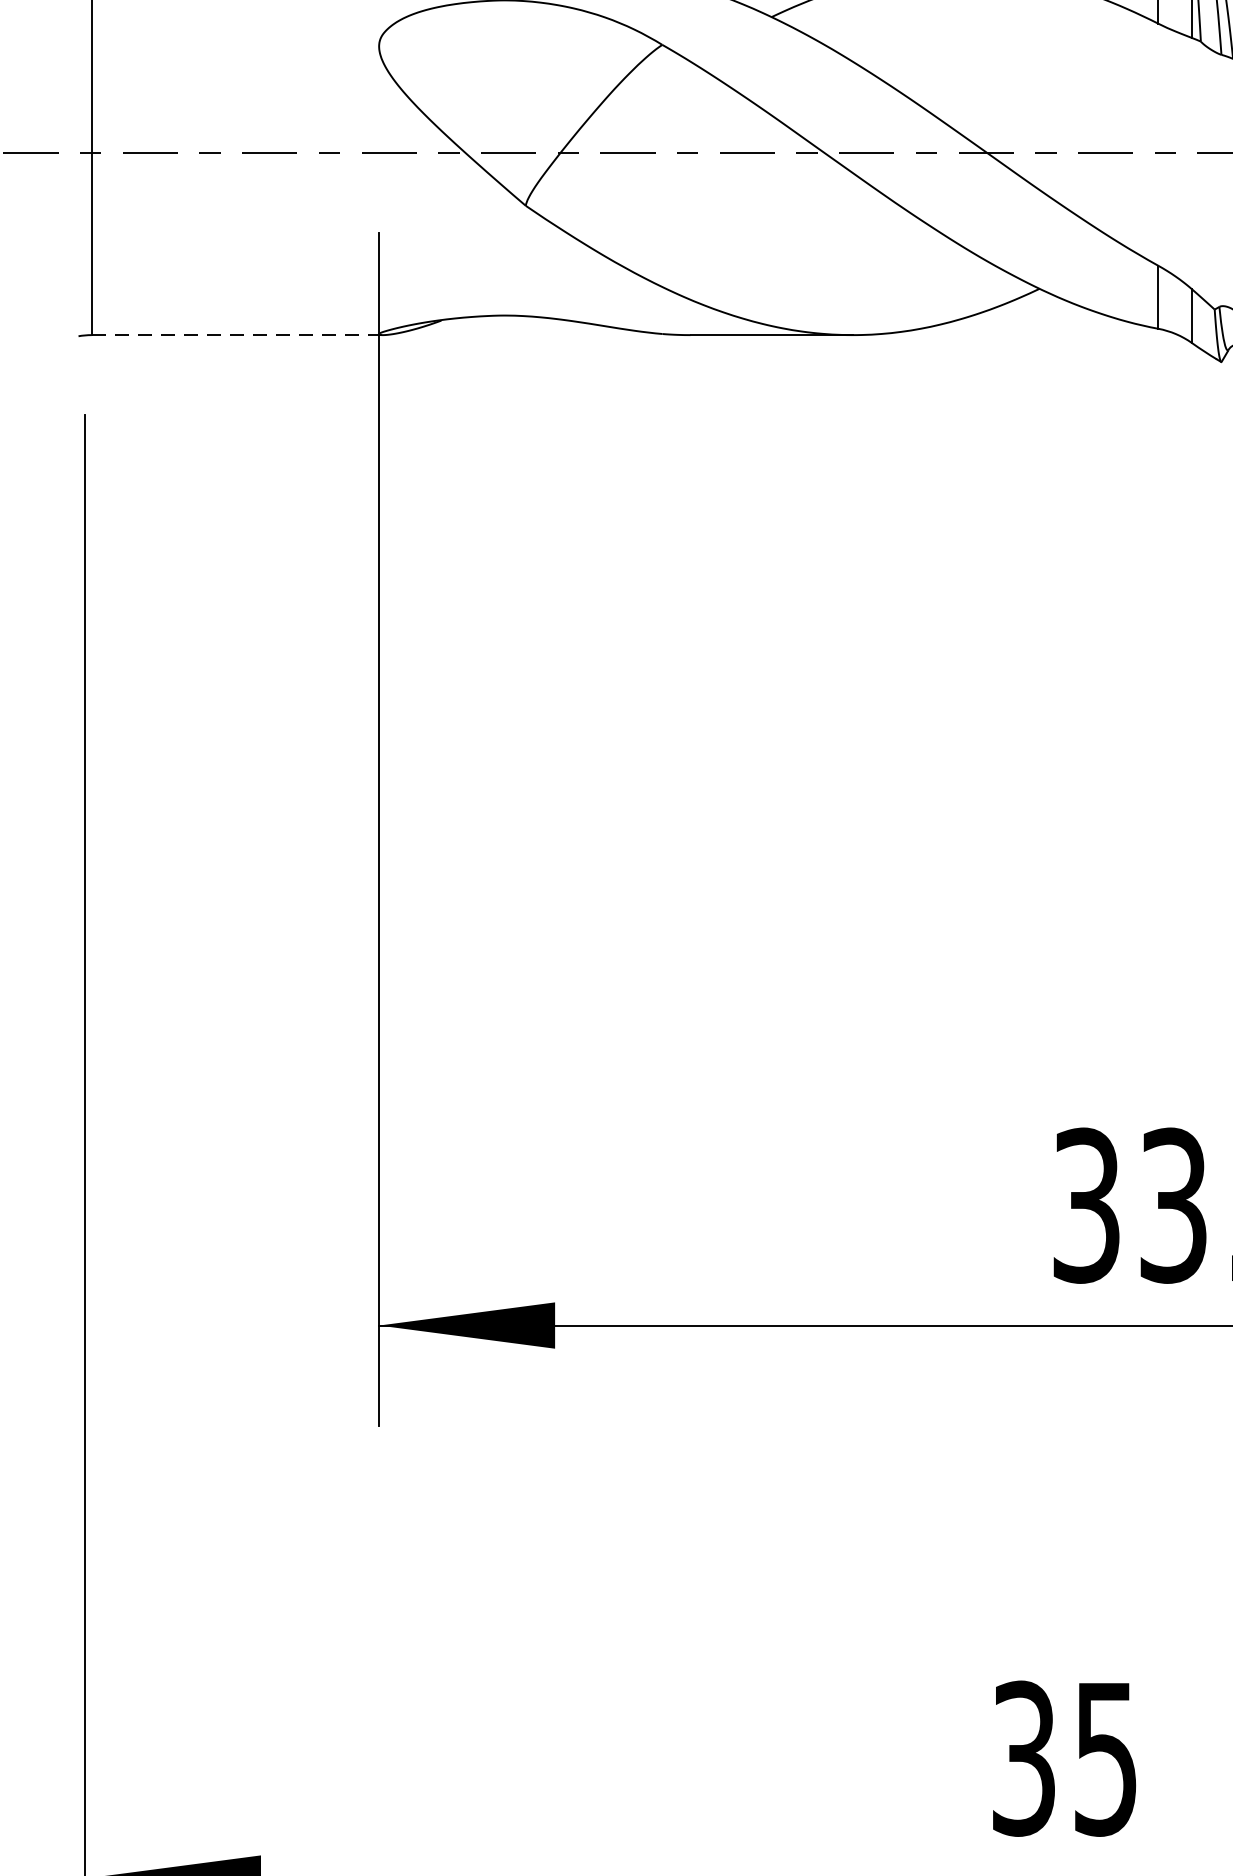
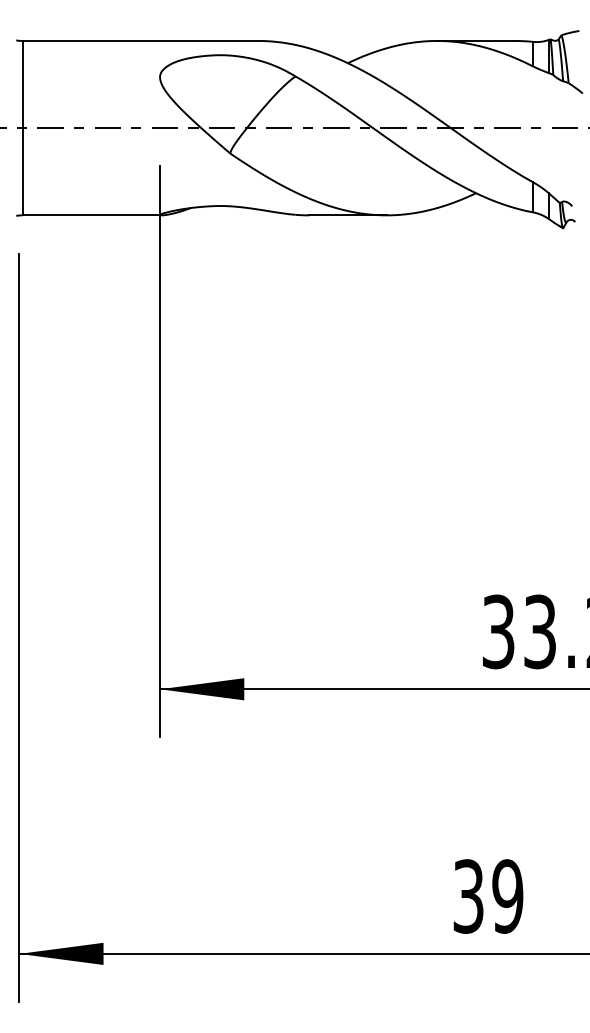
line: (237, 335) -> (92, 215), dashed -> solid
text: (1105, 1758) -> (507, 896), 35 -> 39

